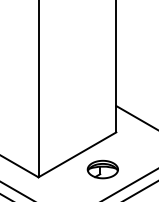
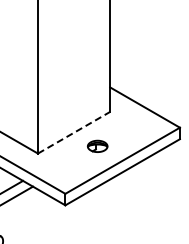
line: (77, 154) -> (74, 132), solid -> dashed
part: (102, 169) -> (97, 146), size x0.7

